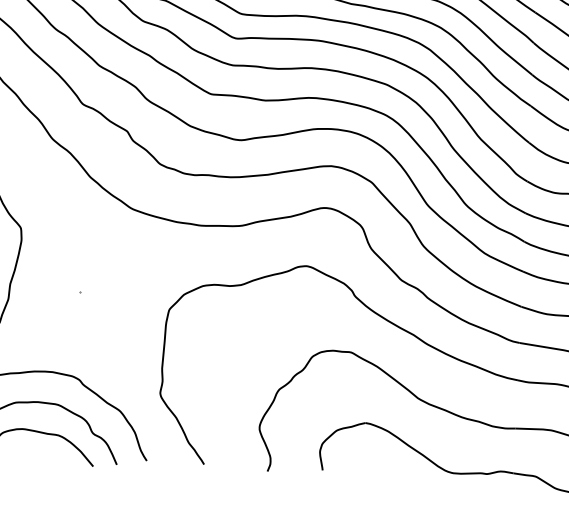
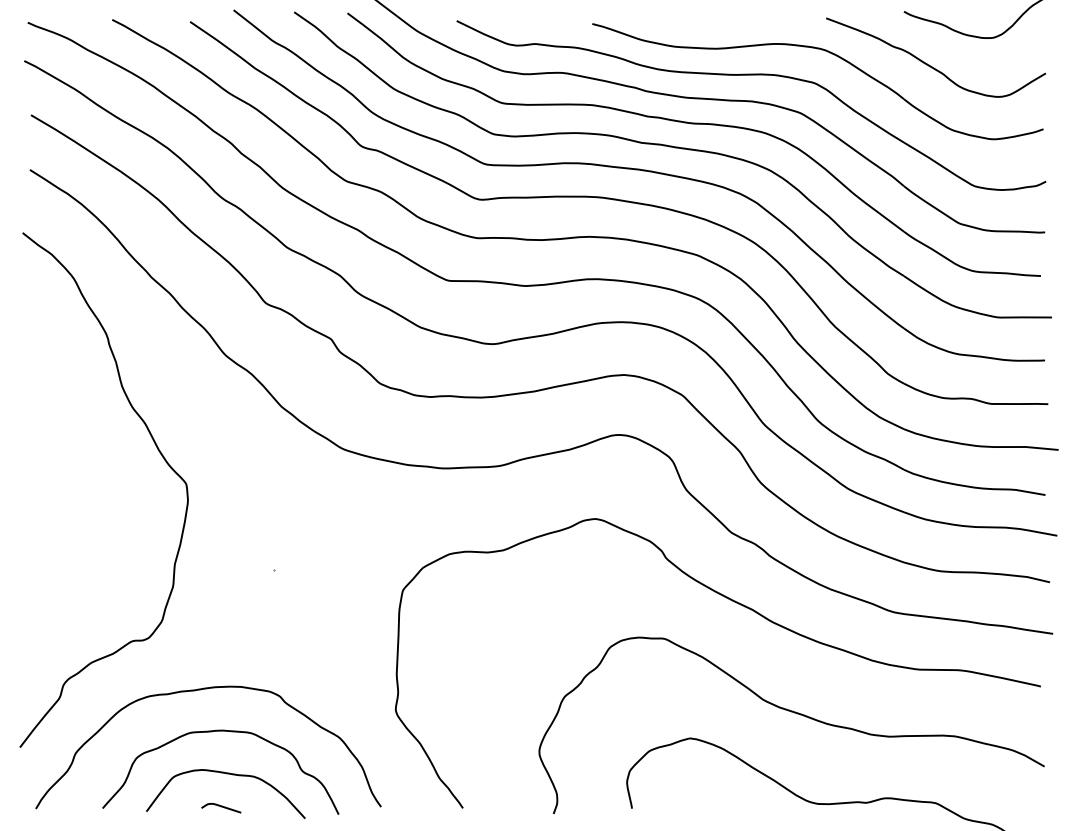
curve: (34, 456) -> (221, 807), added

